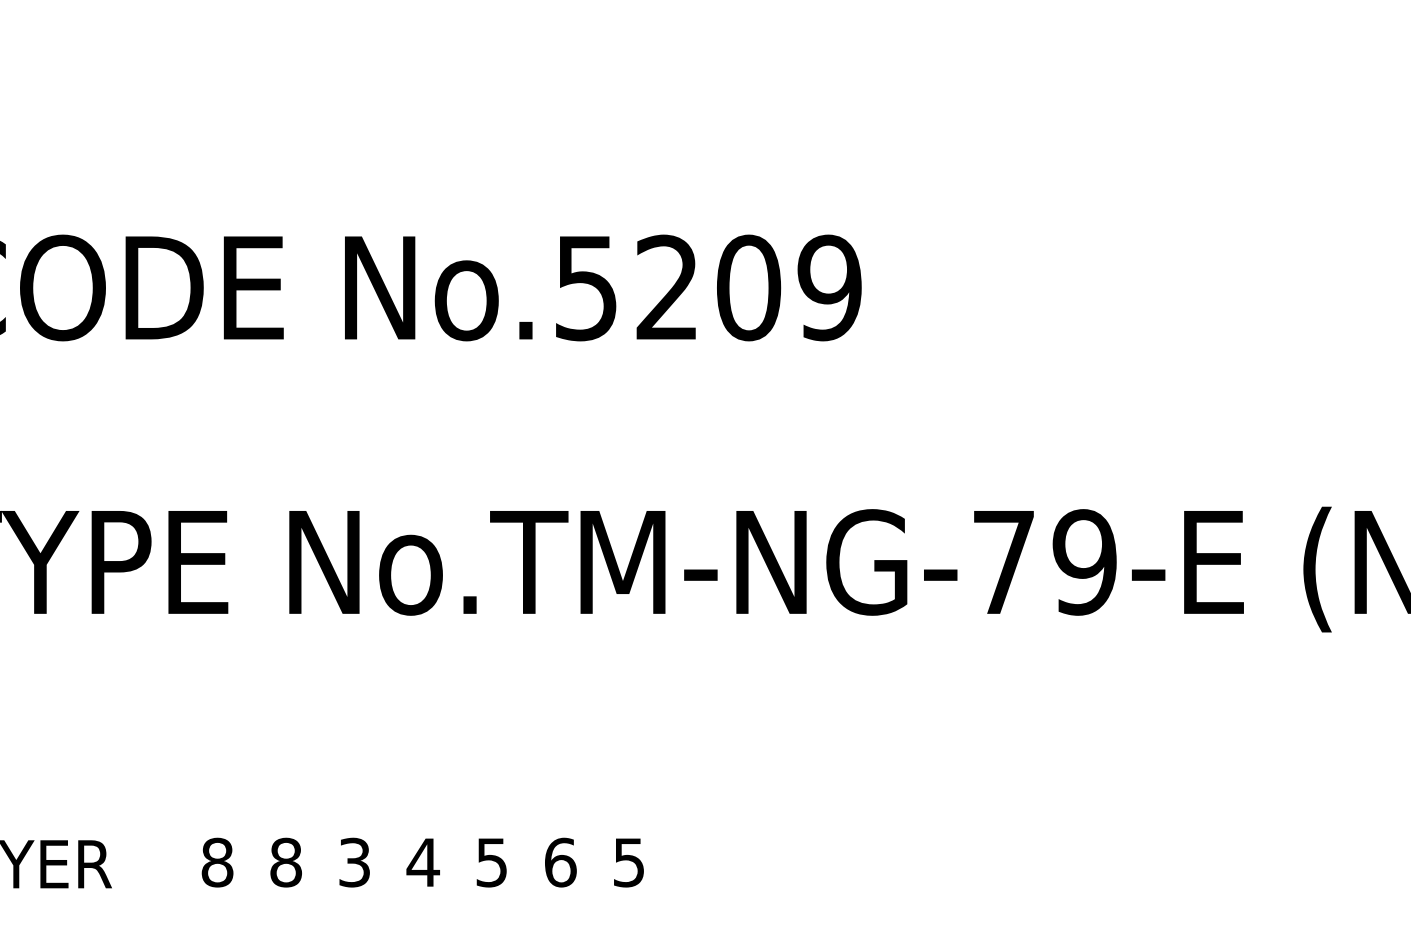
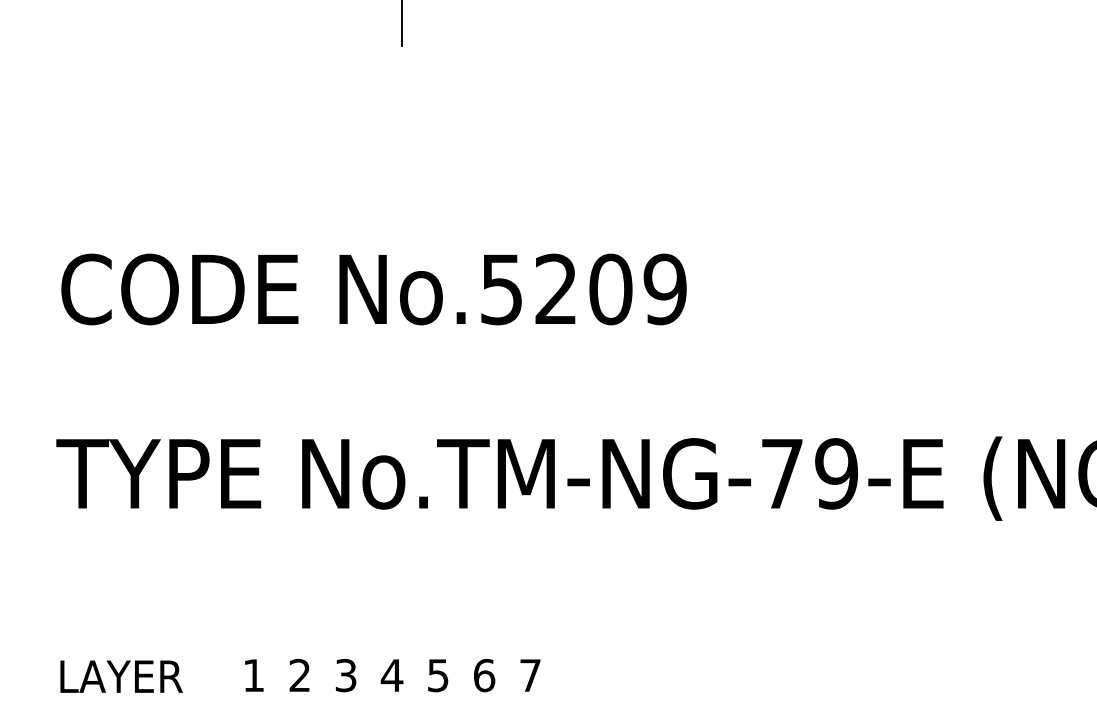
text: (216, 862) -> (253, 675), 8 -> 1
text: (285, 862) -> (299, 675), 8 -> 2
text: (629, 862) -> (530, 675), 5 -> 7

